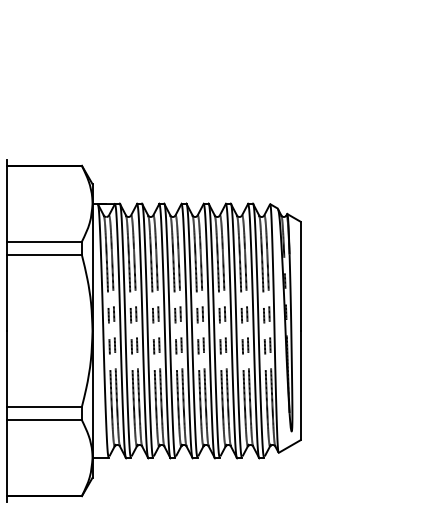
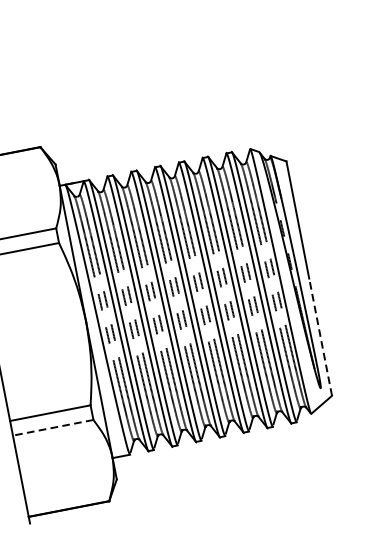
line: (300, 385) -> (320, 337), solid -> dashed
line: (44, 420) -> (53, 428), solid -> dashed

